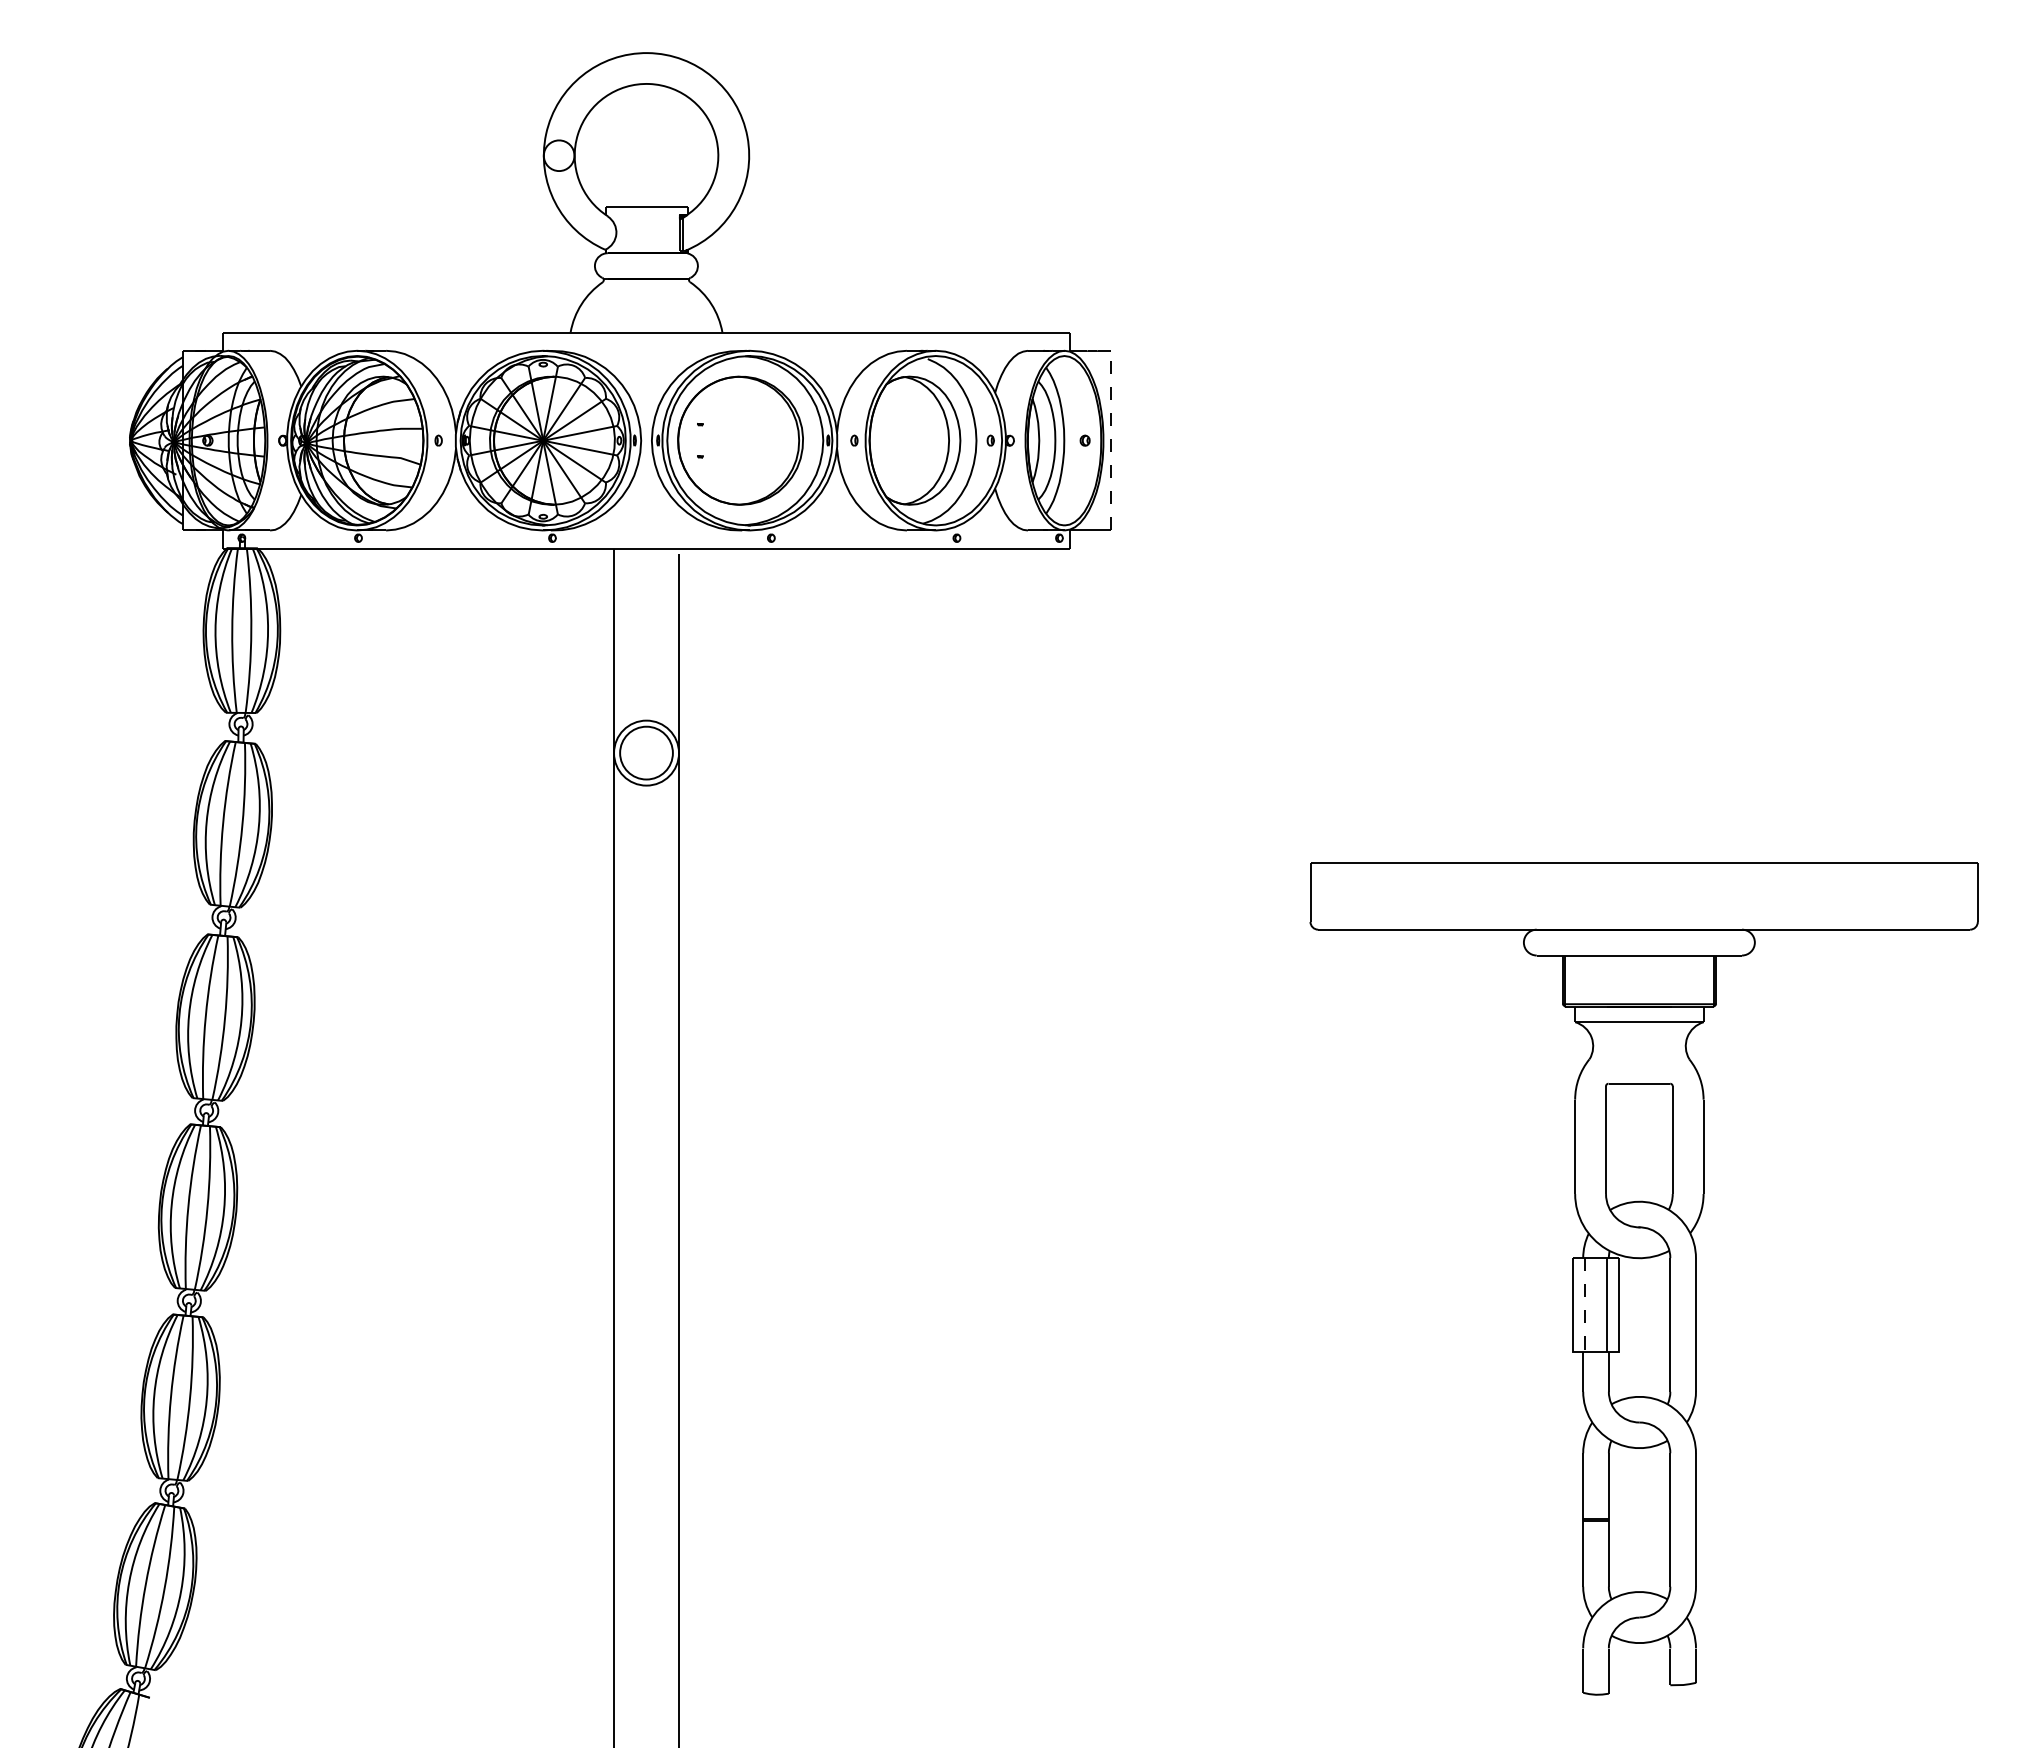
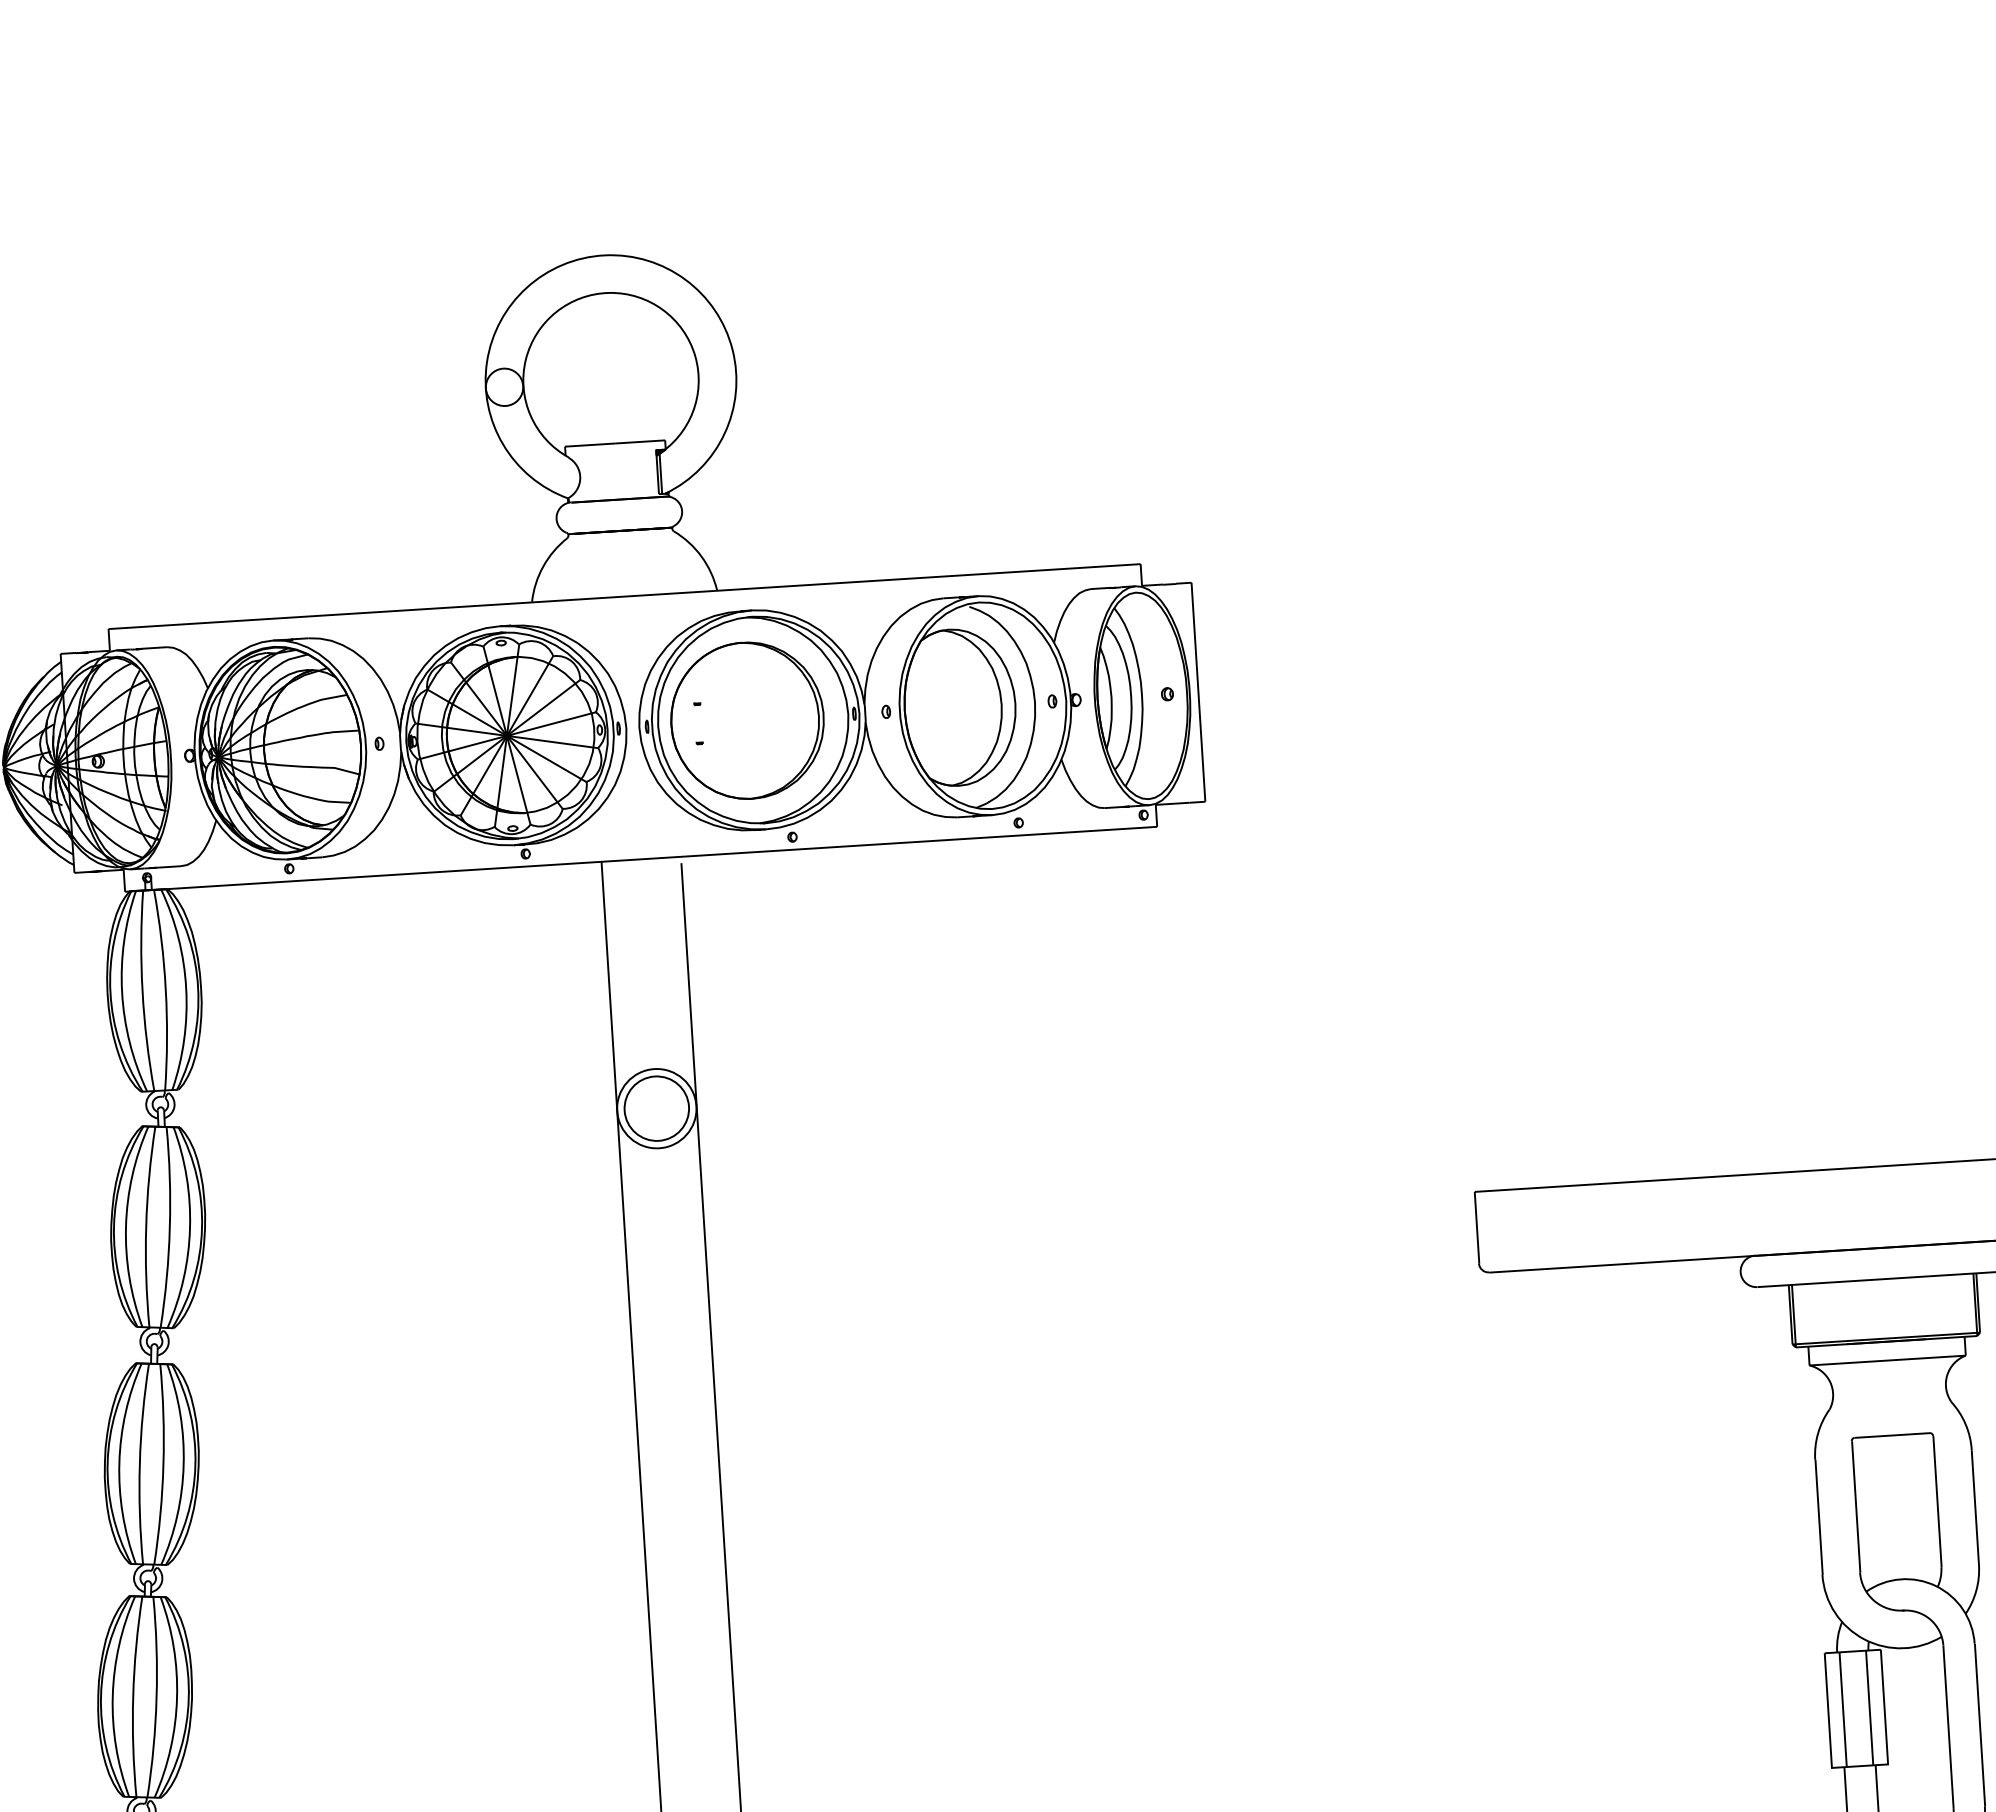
line: (1110, 440) -> (1198, 692), dashed -> solid
line: (1585, 1305) -> (1843, 1709), dashed -> solid

